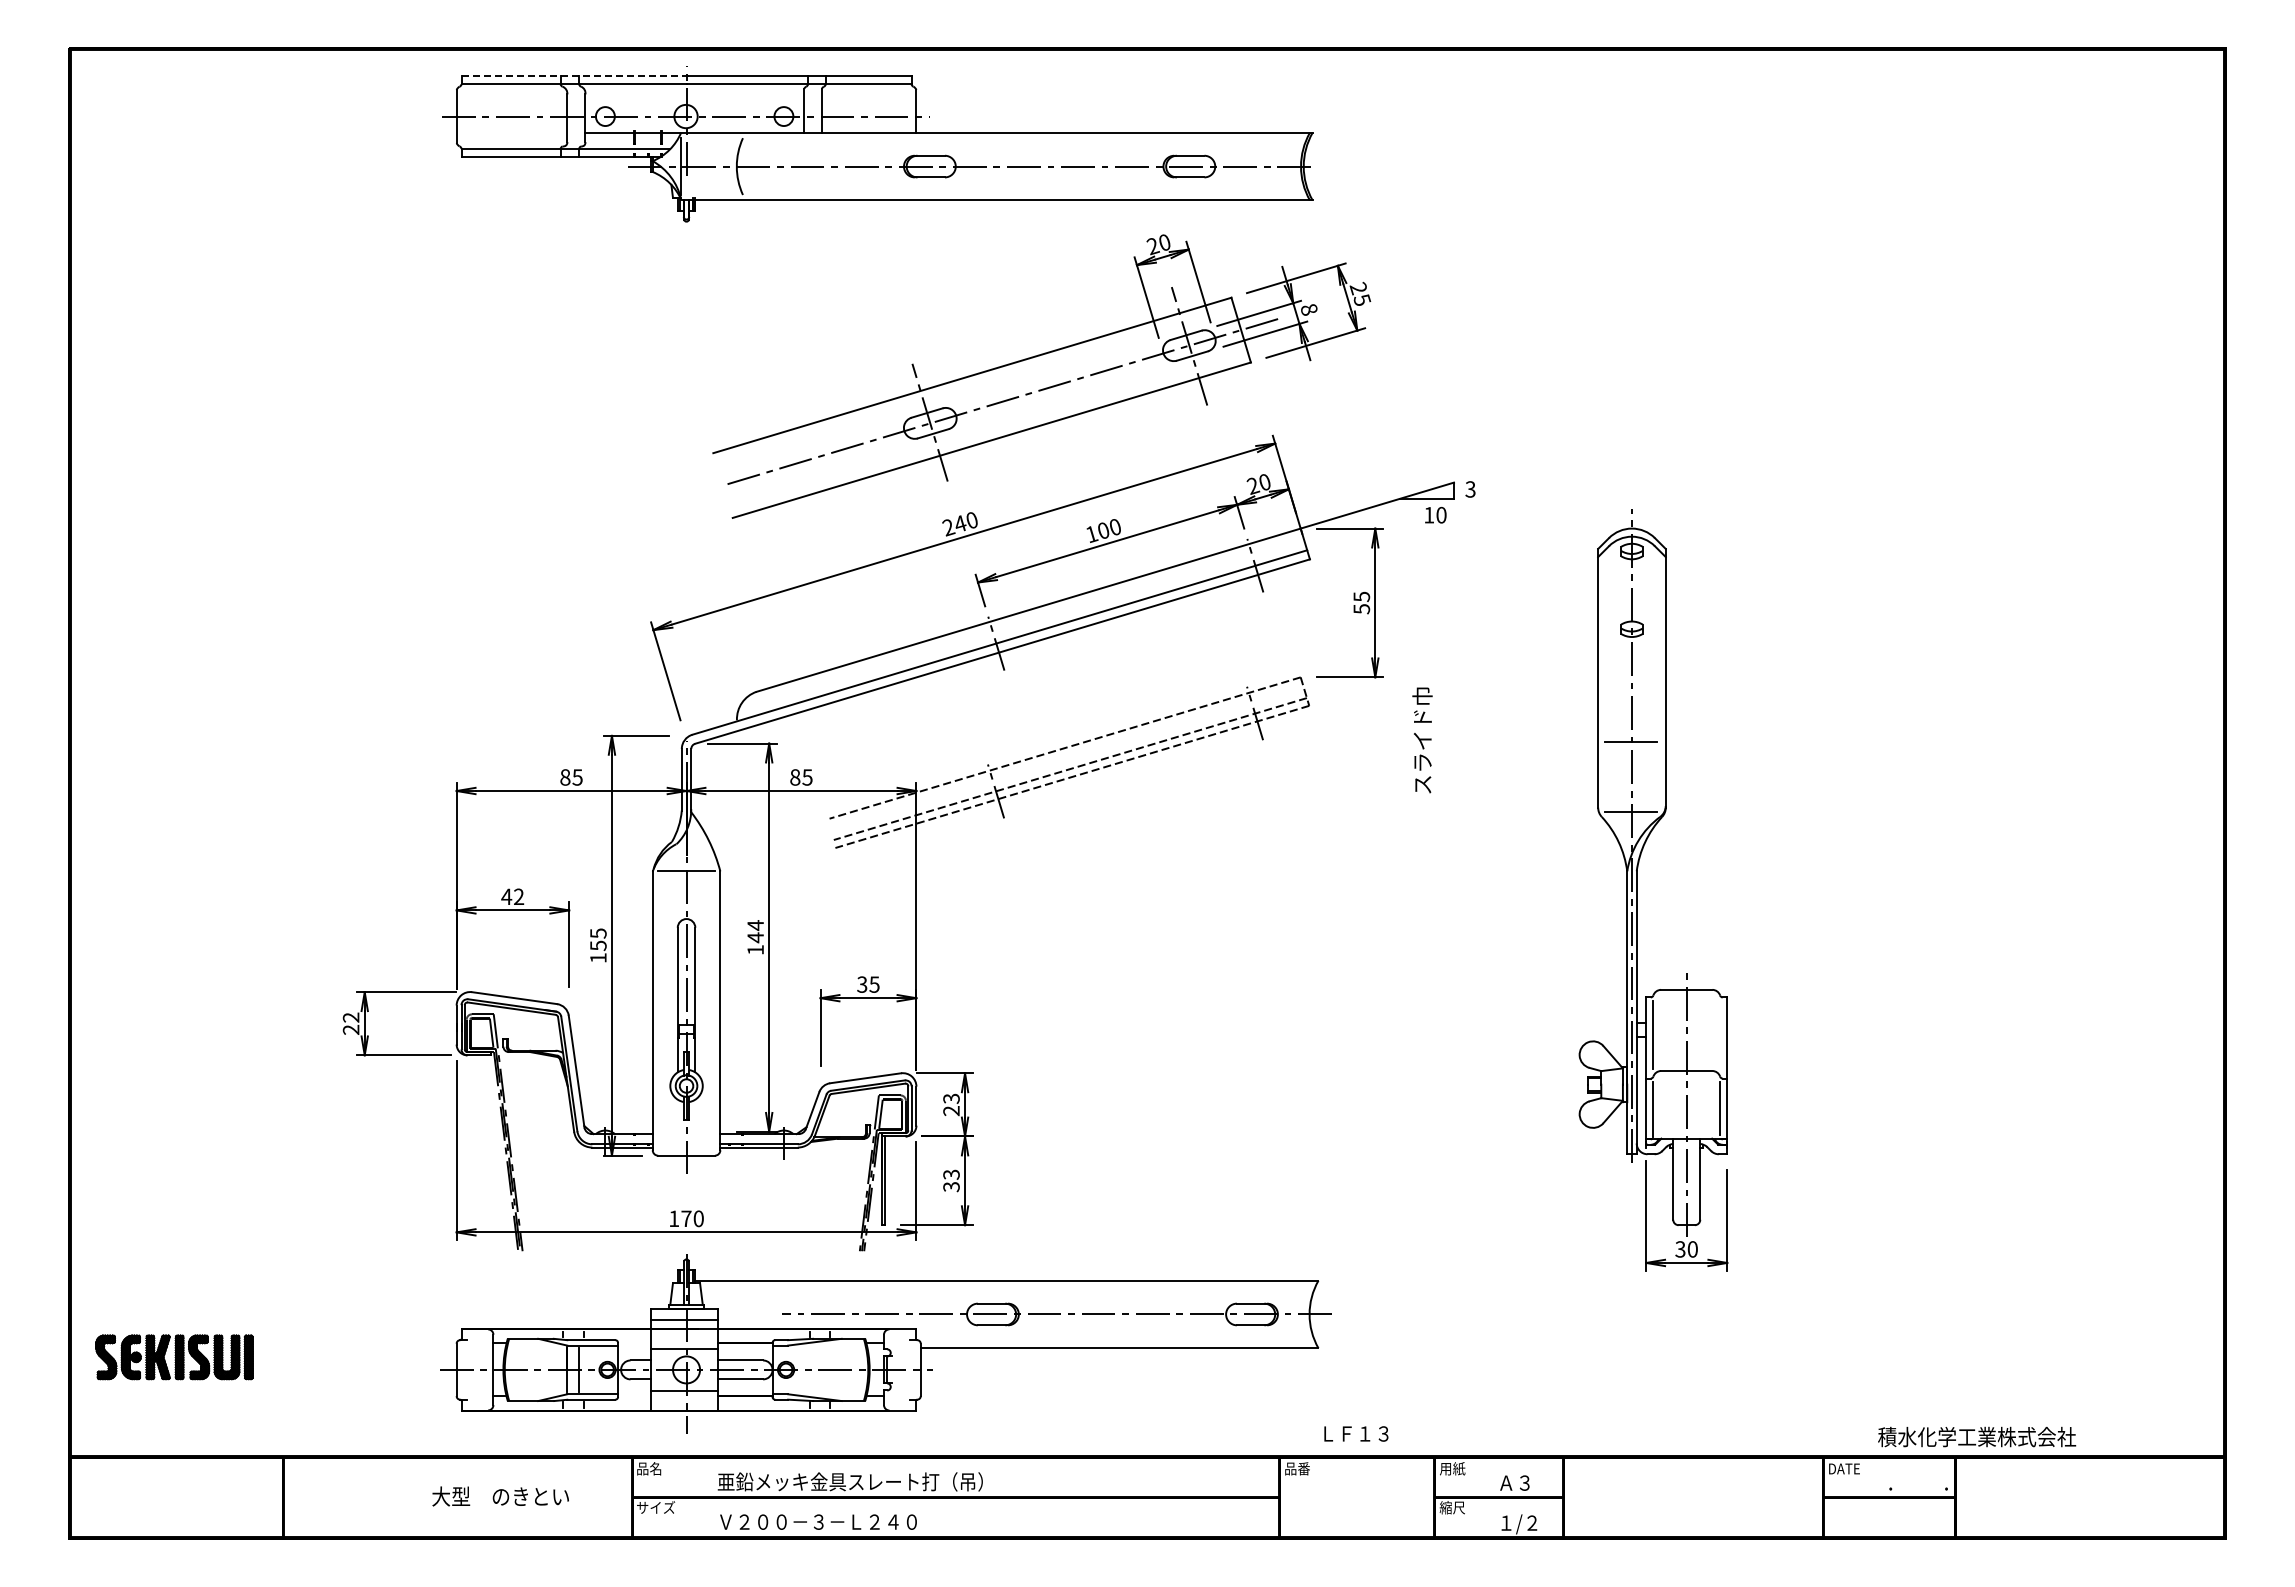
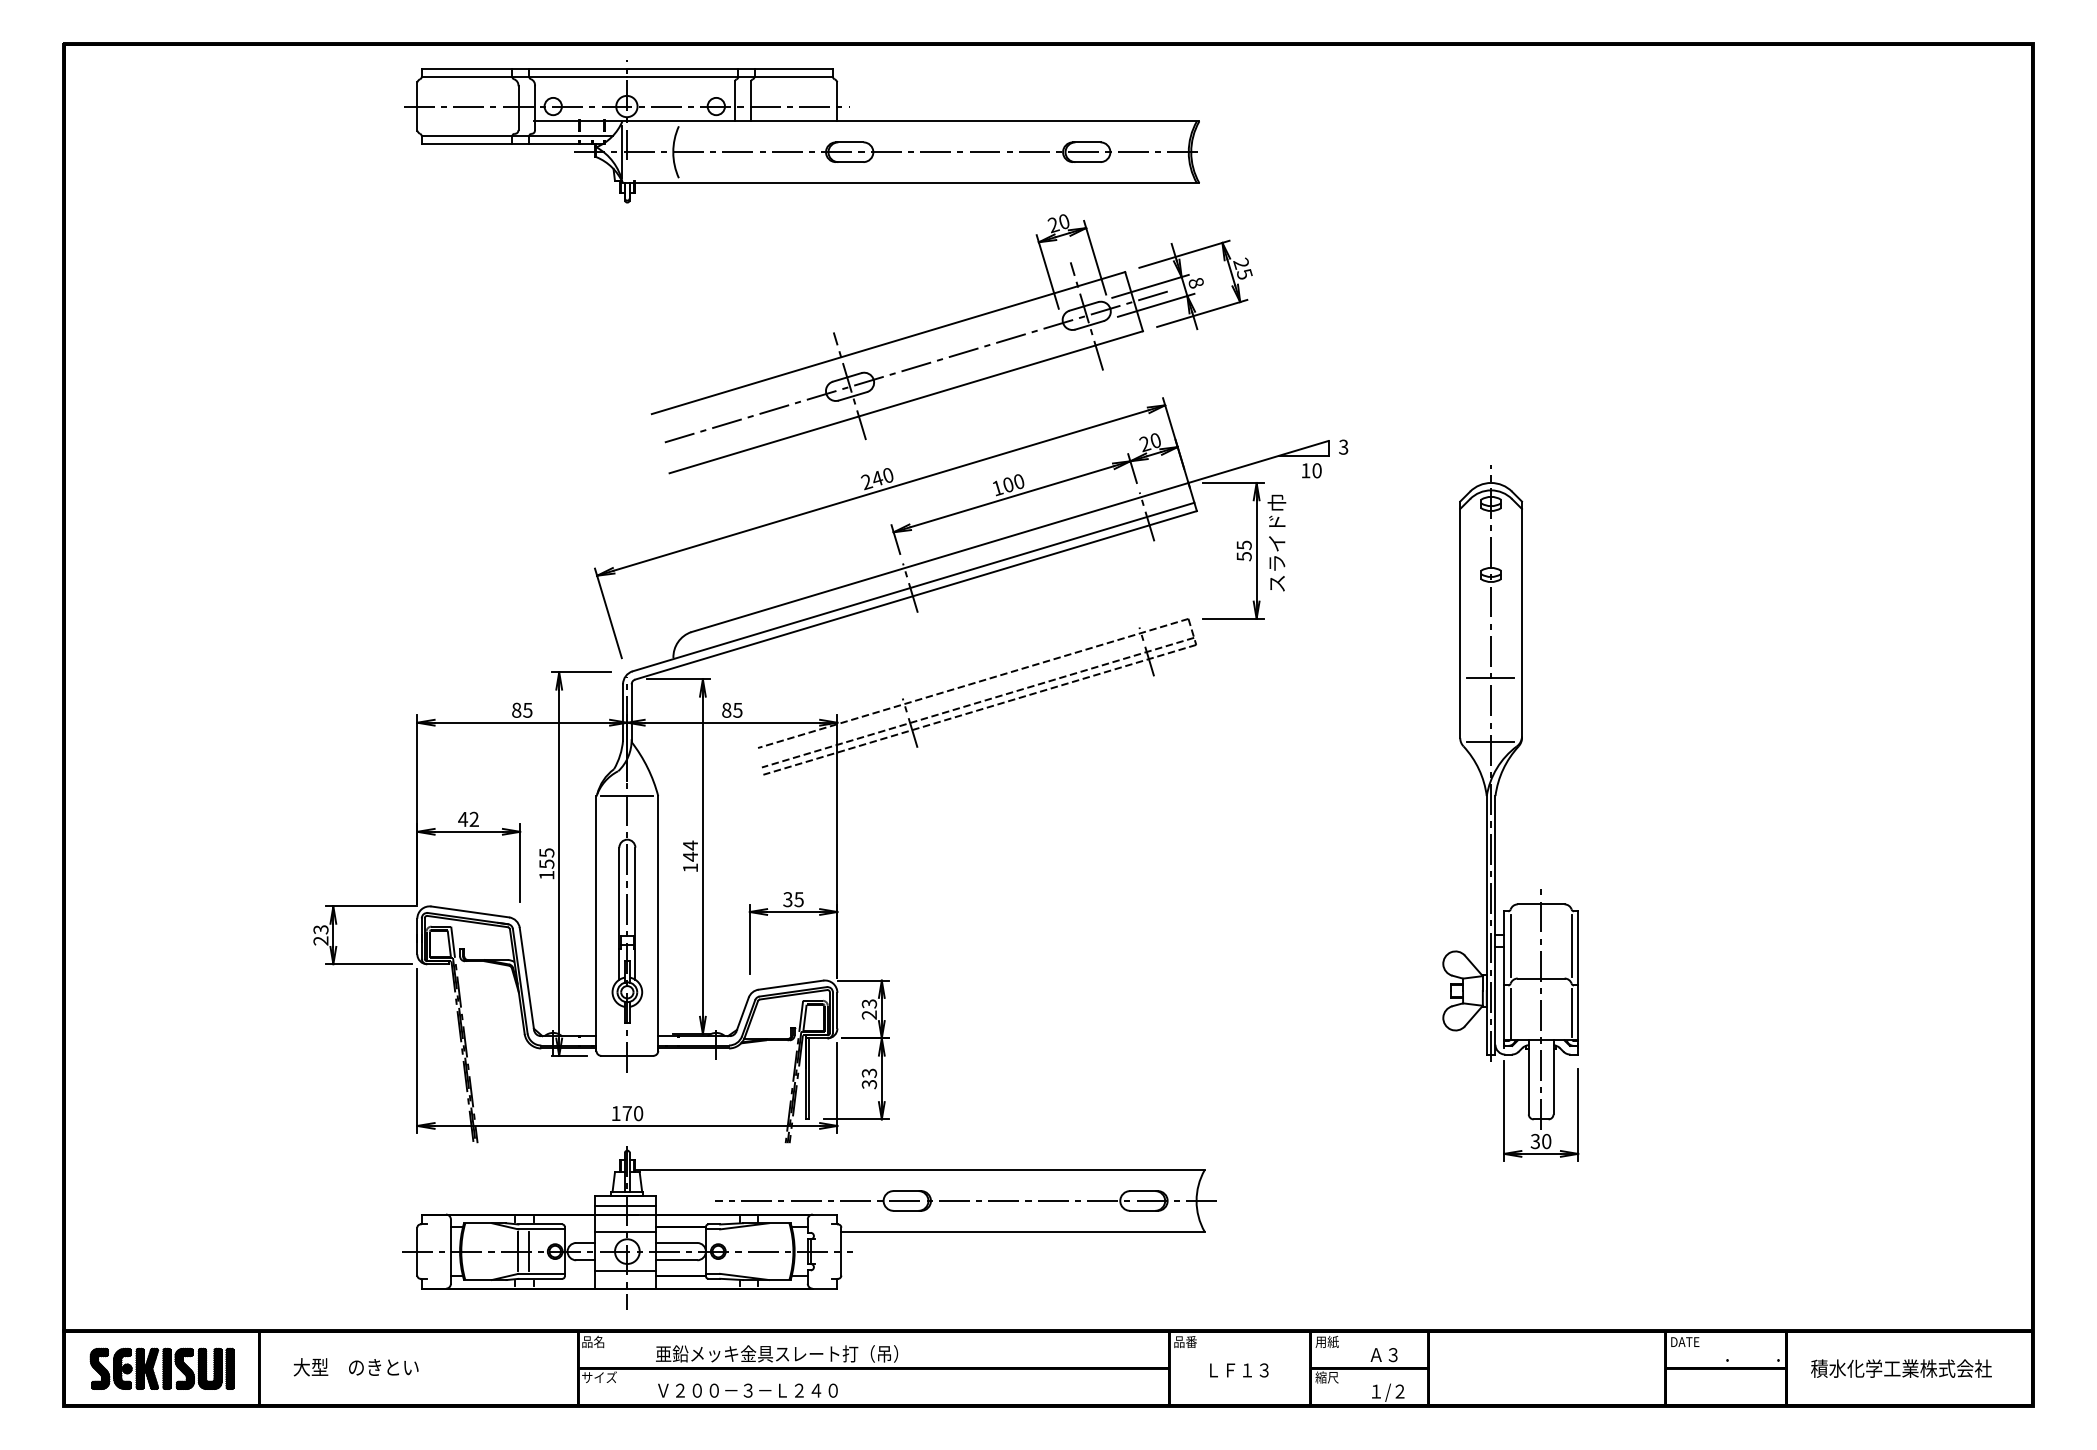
line: (575, 75) -> (525, 69), dashed -> solid
text: (1422, 740) -> (1276, 543), moved
text: (351, 1017) -> (321, 929), 22 -> 23
line: (1720, 1034) -> (1571, 945), added
part: (174, 1357) -> (162, 1369), moved
text: (1356, 1433) -> (1239, 1370), moved
text: (1977, 1436) -> (1901, 1368), moved
text: (500, 1496) -> (355, 1367), moved

